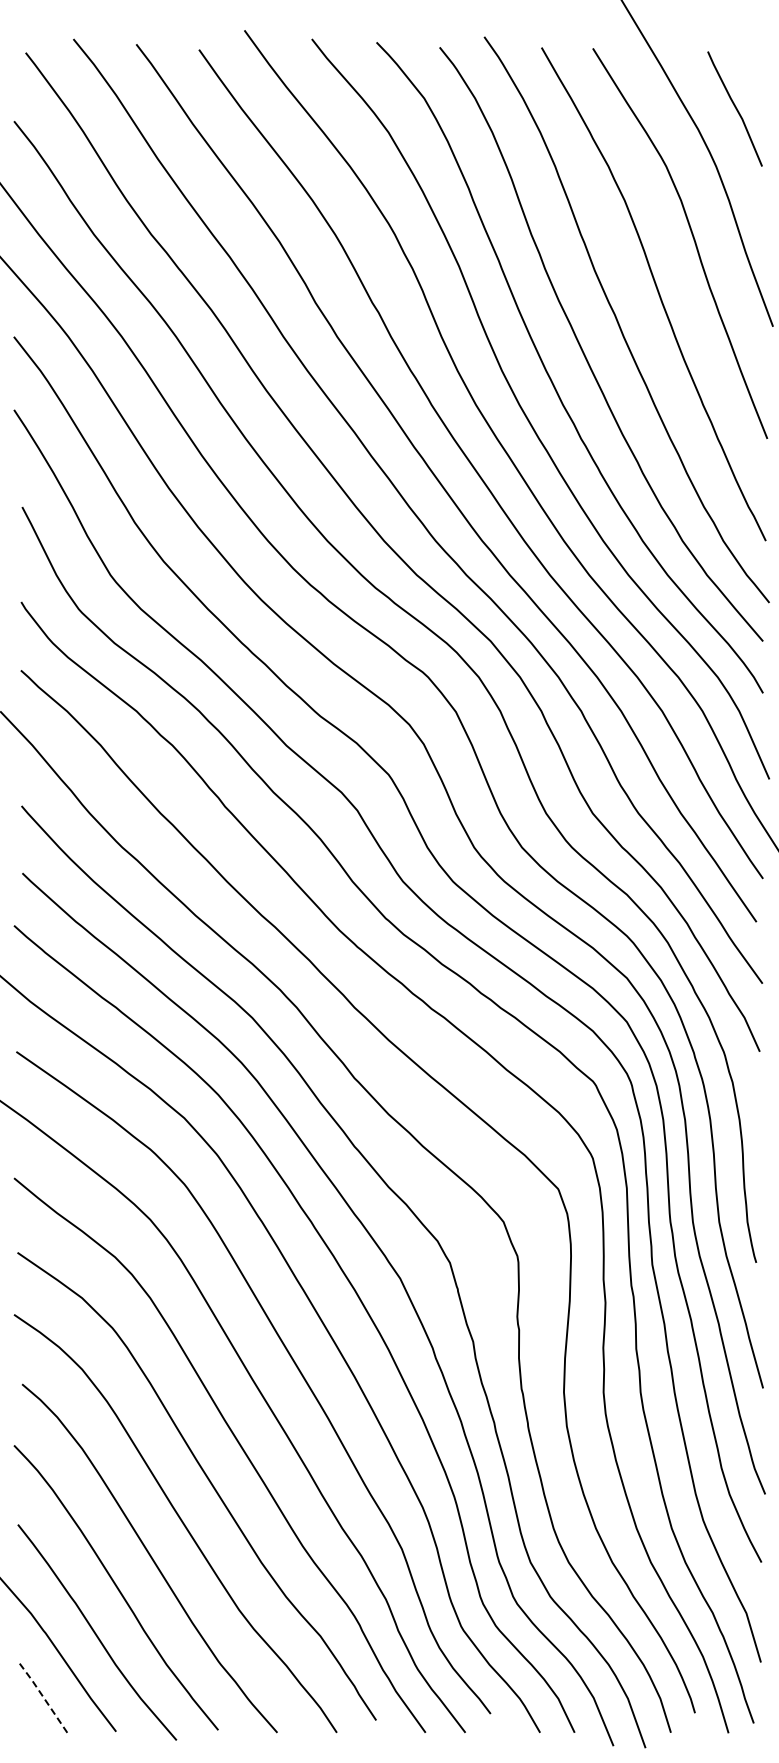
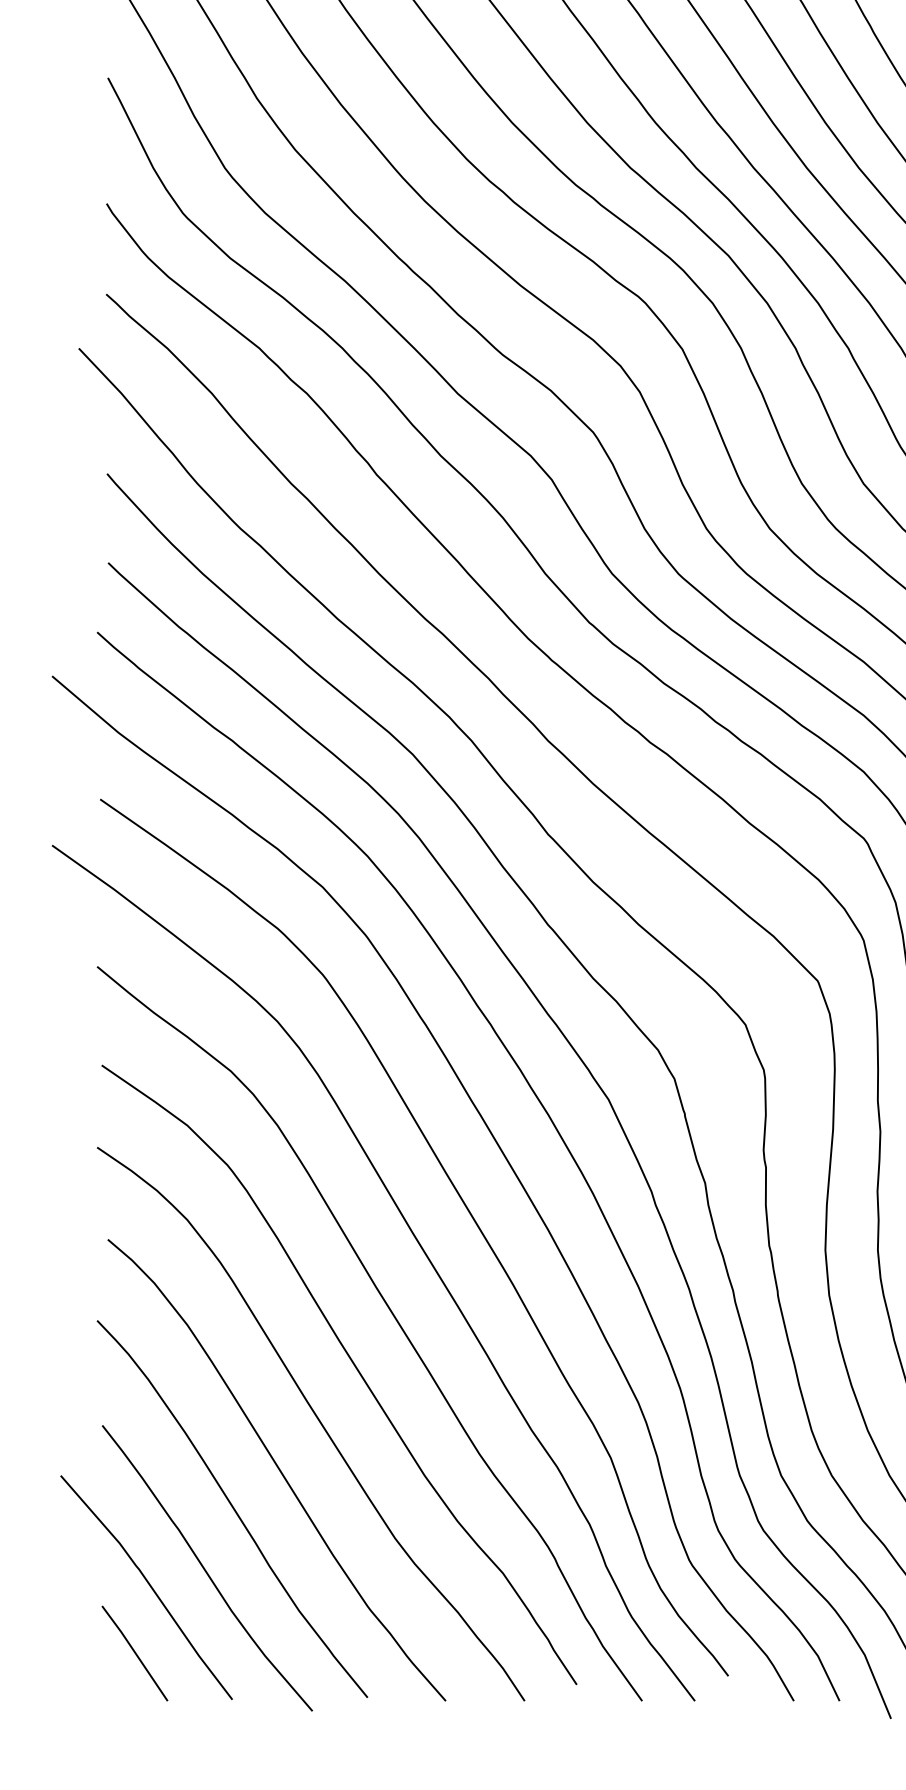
line: (42, 1695) -> (134, 1651), dashed -> solid

